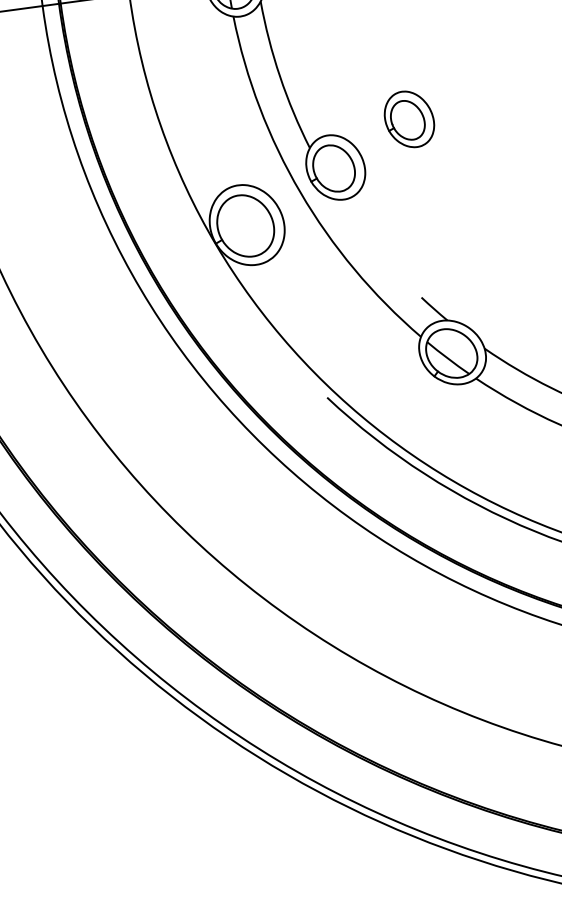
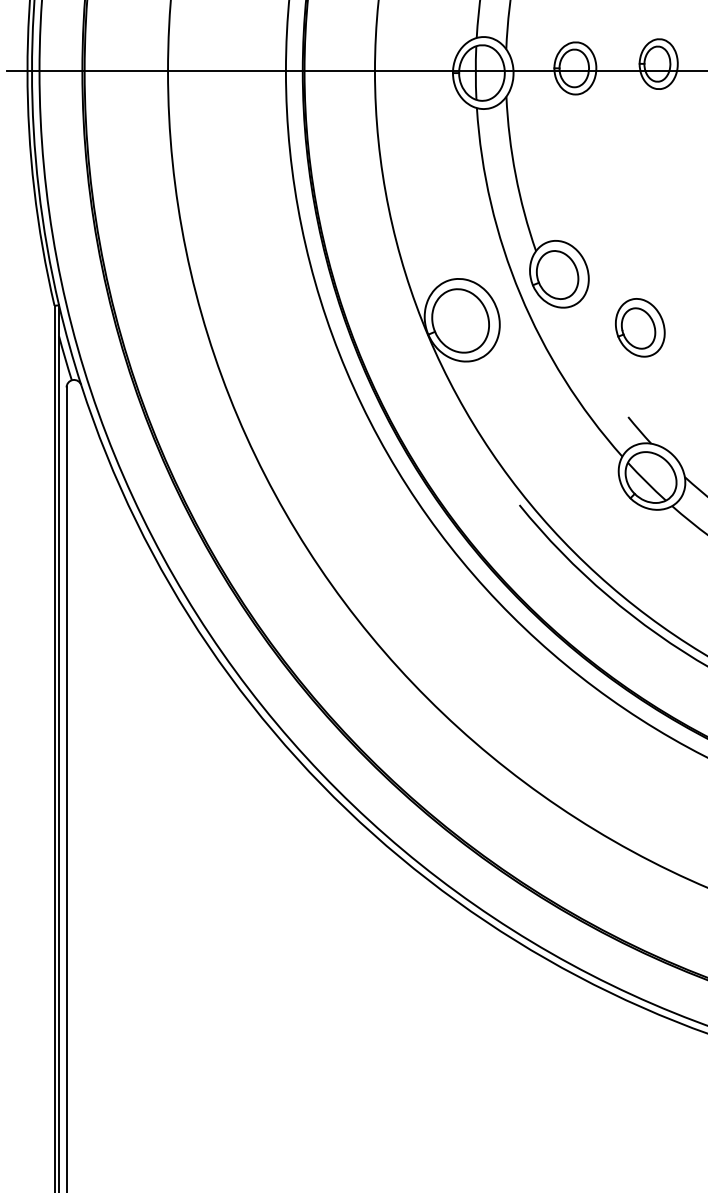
part: (409, 119) -> (640, 327), moved

